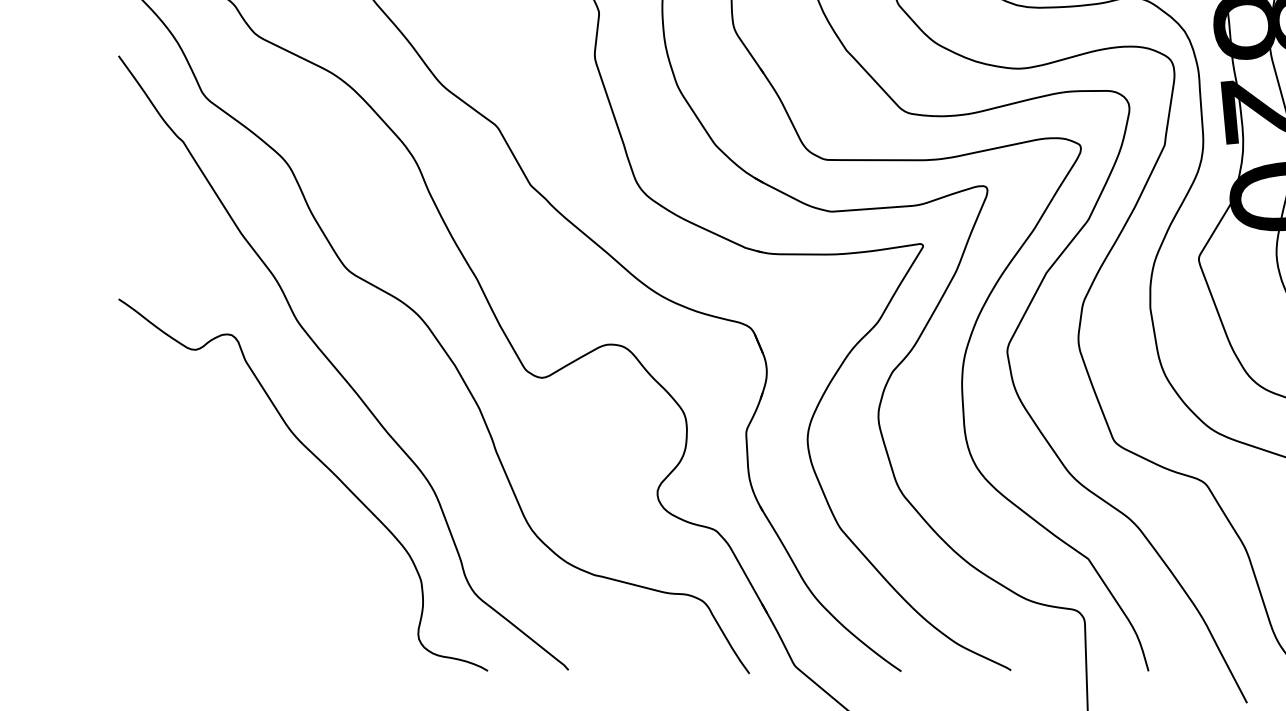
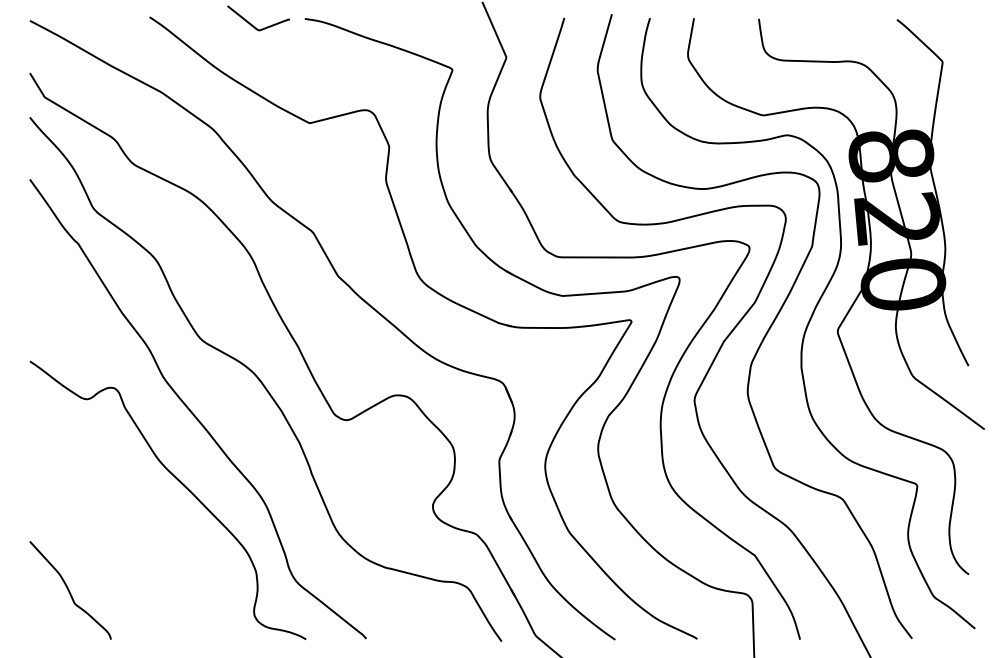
curve: (171, 605) -> (69, 590), added

